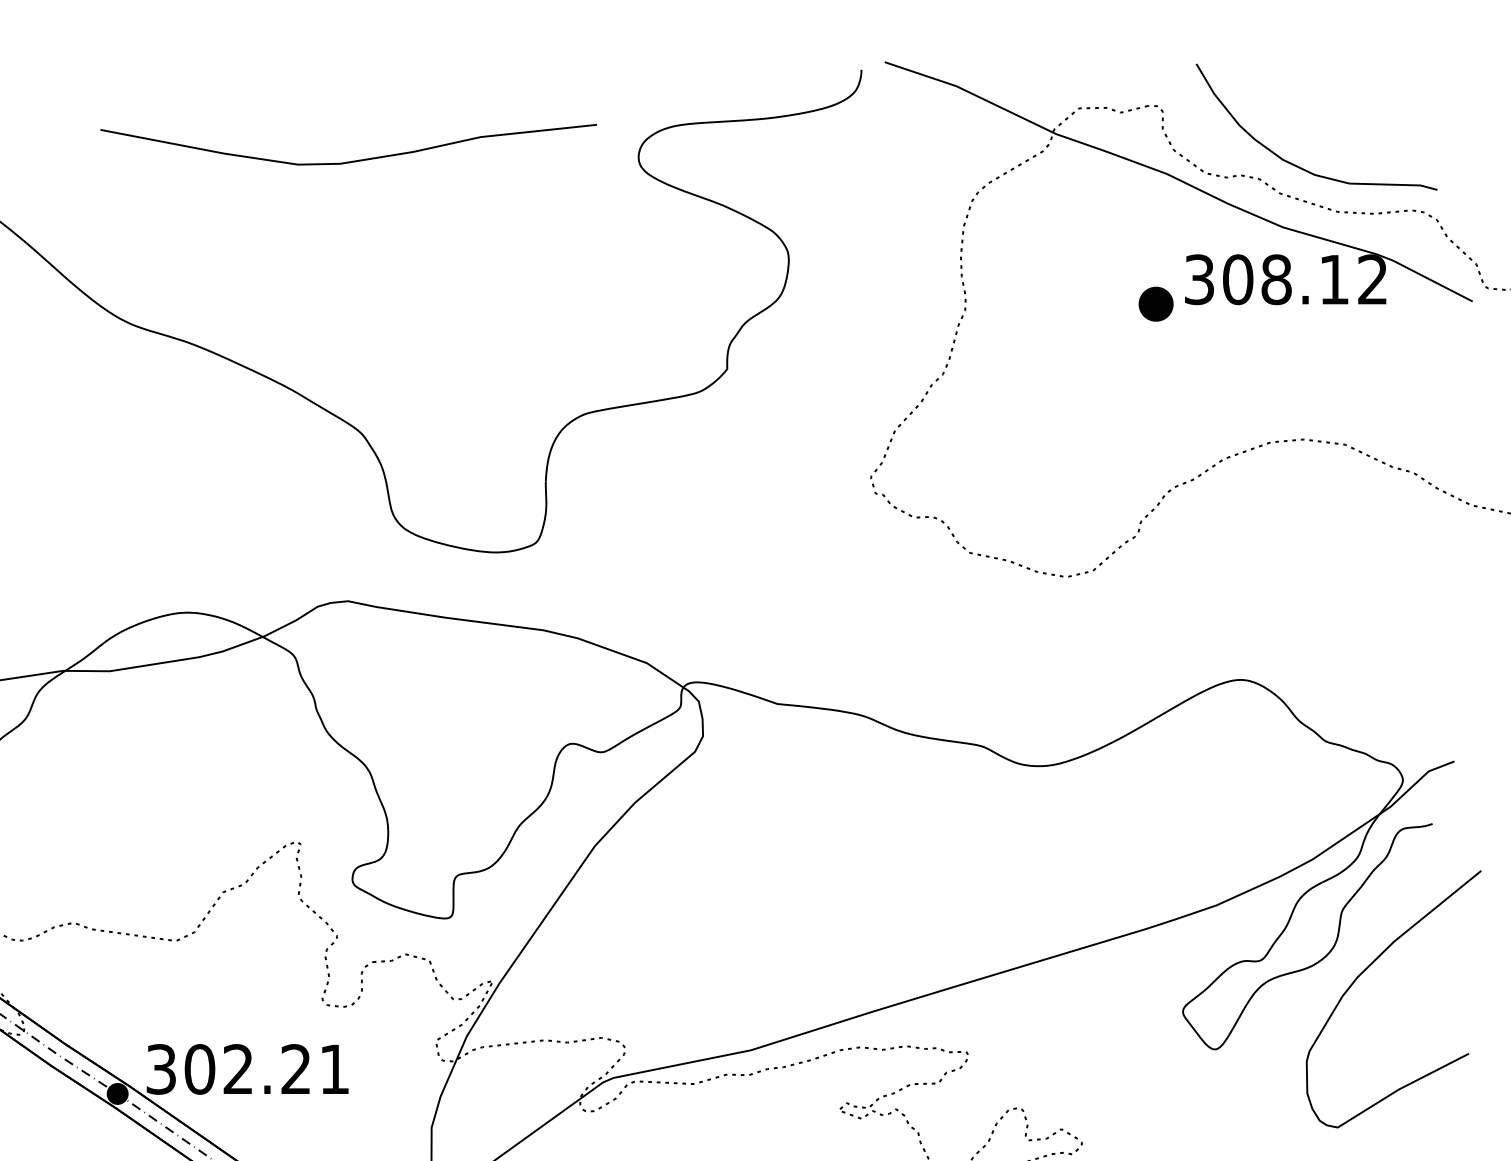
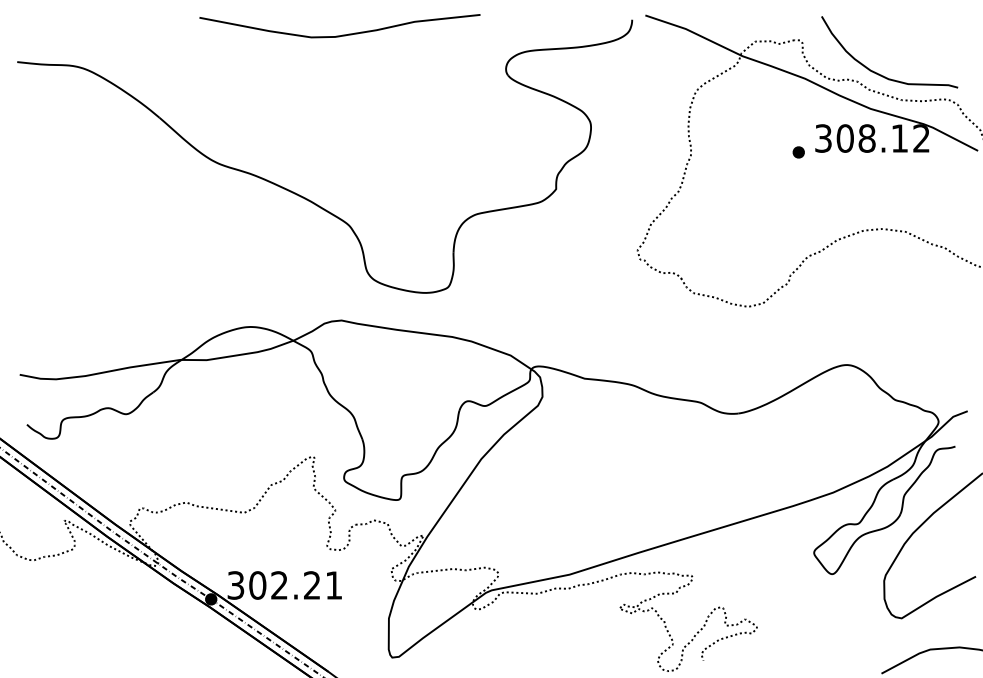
curve: (353, 159) -> (342, 34), moved
part: (1155, 304) -> (798, 152), size x0.62

